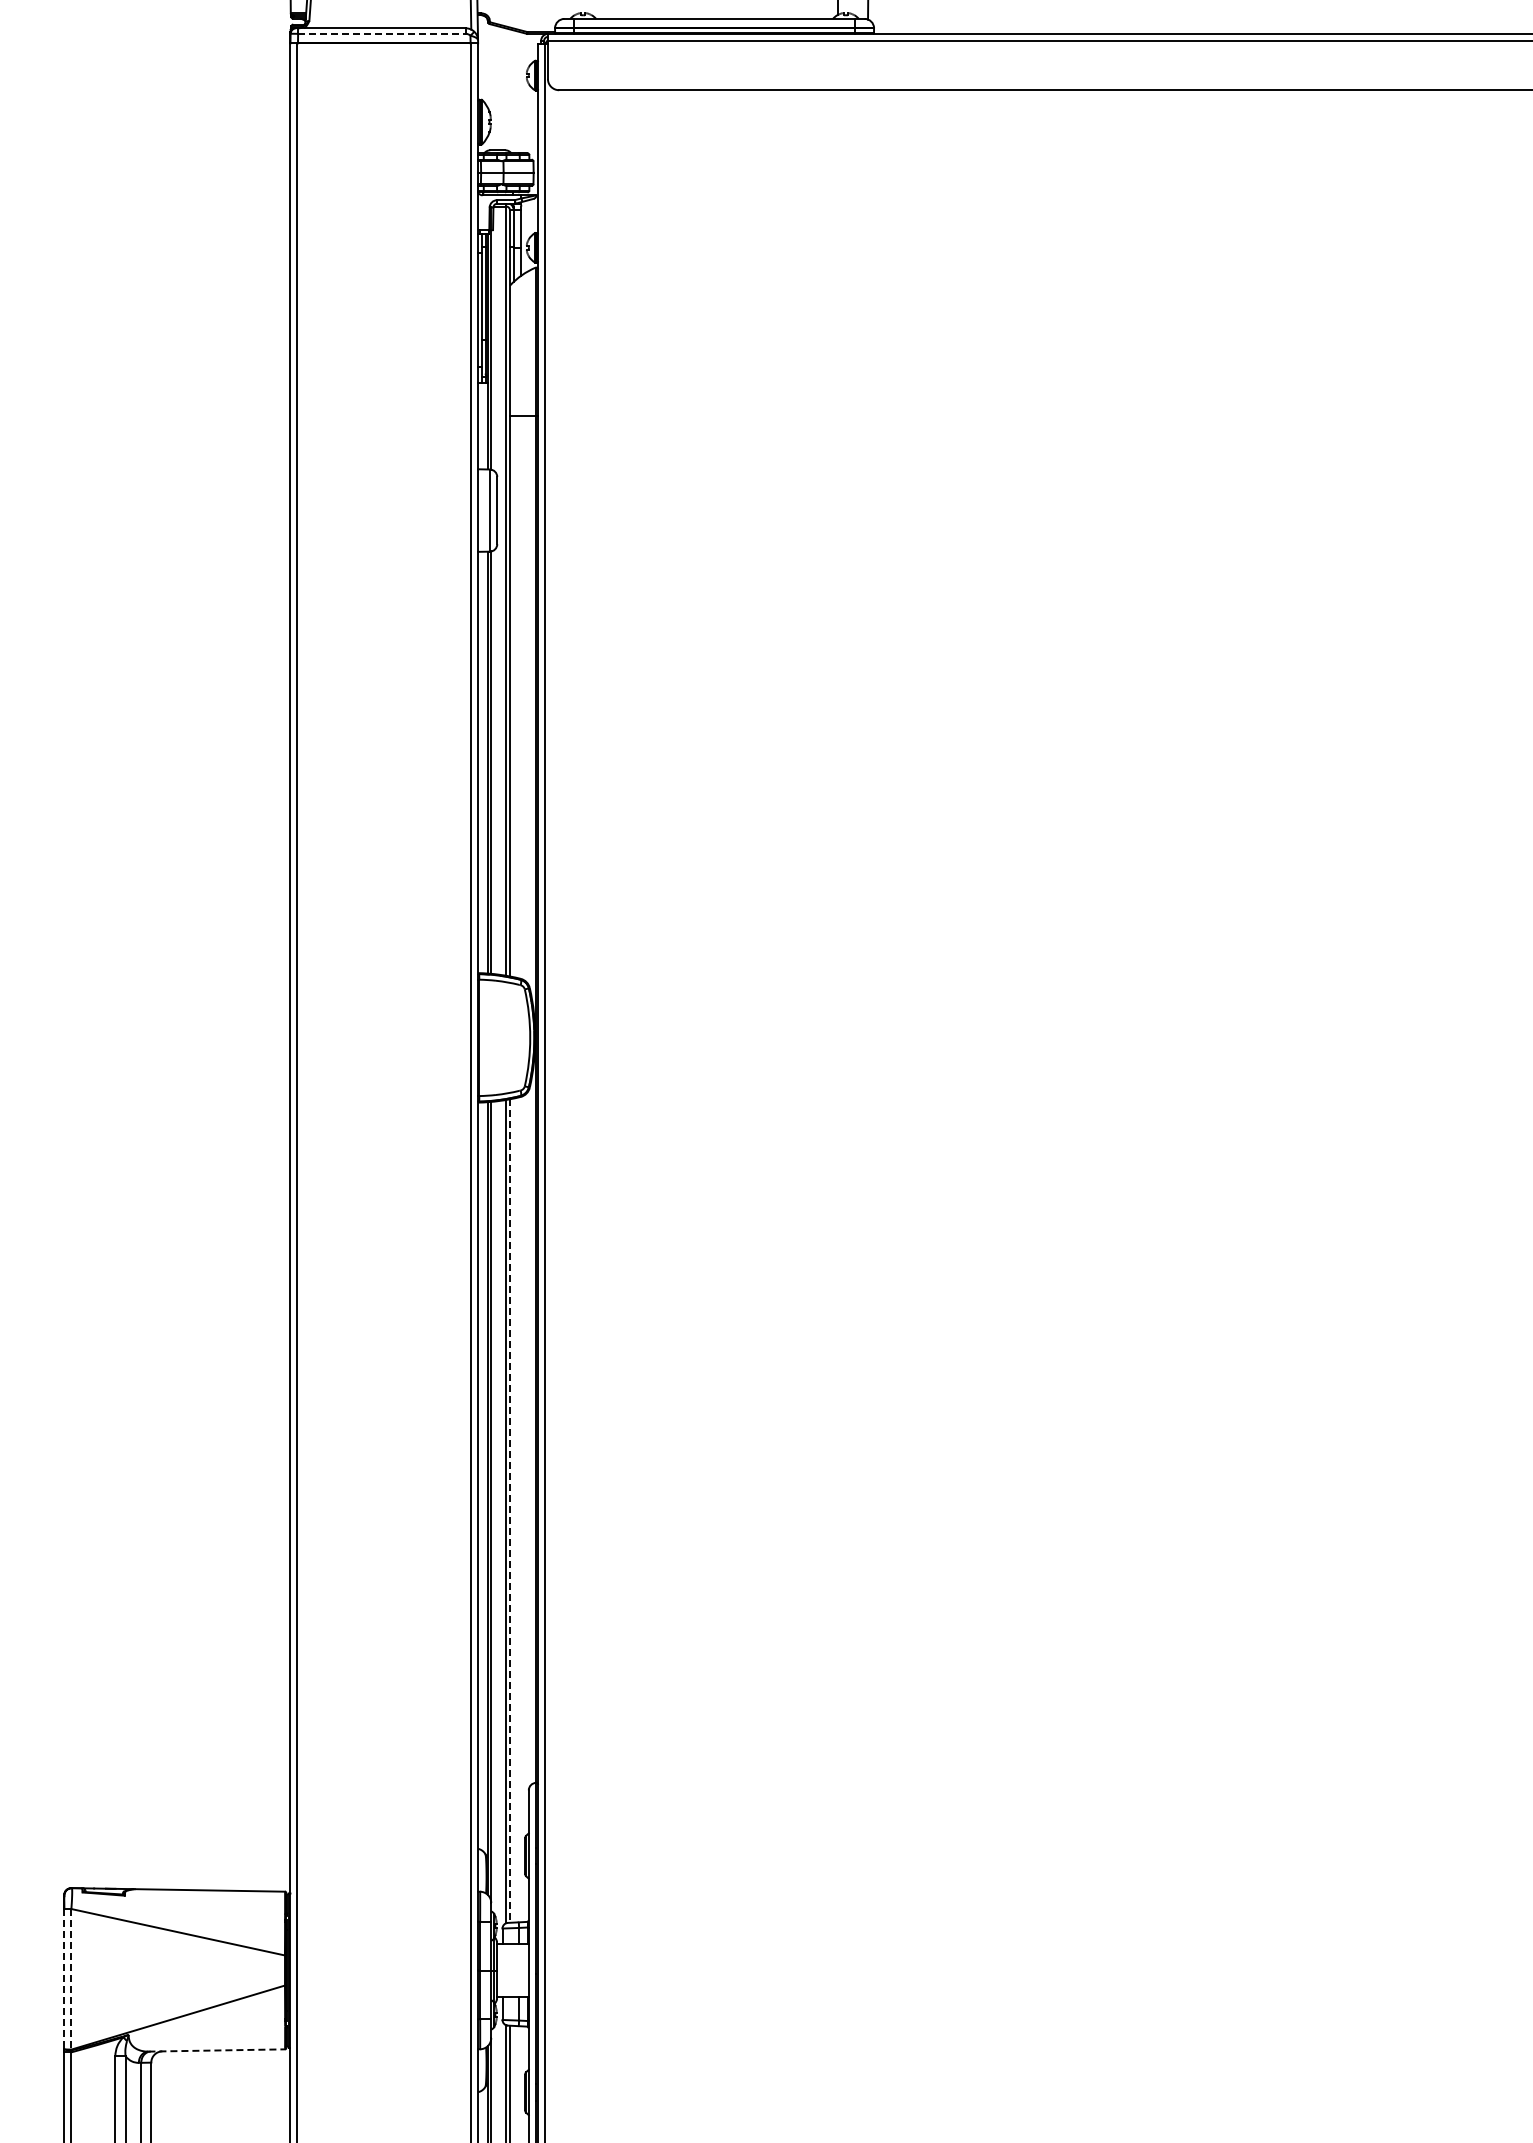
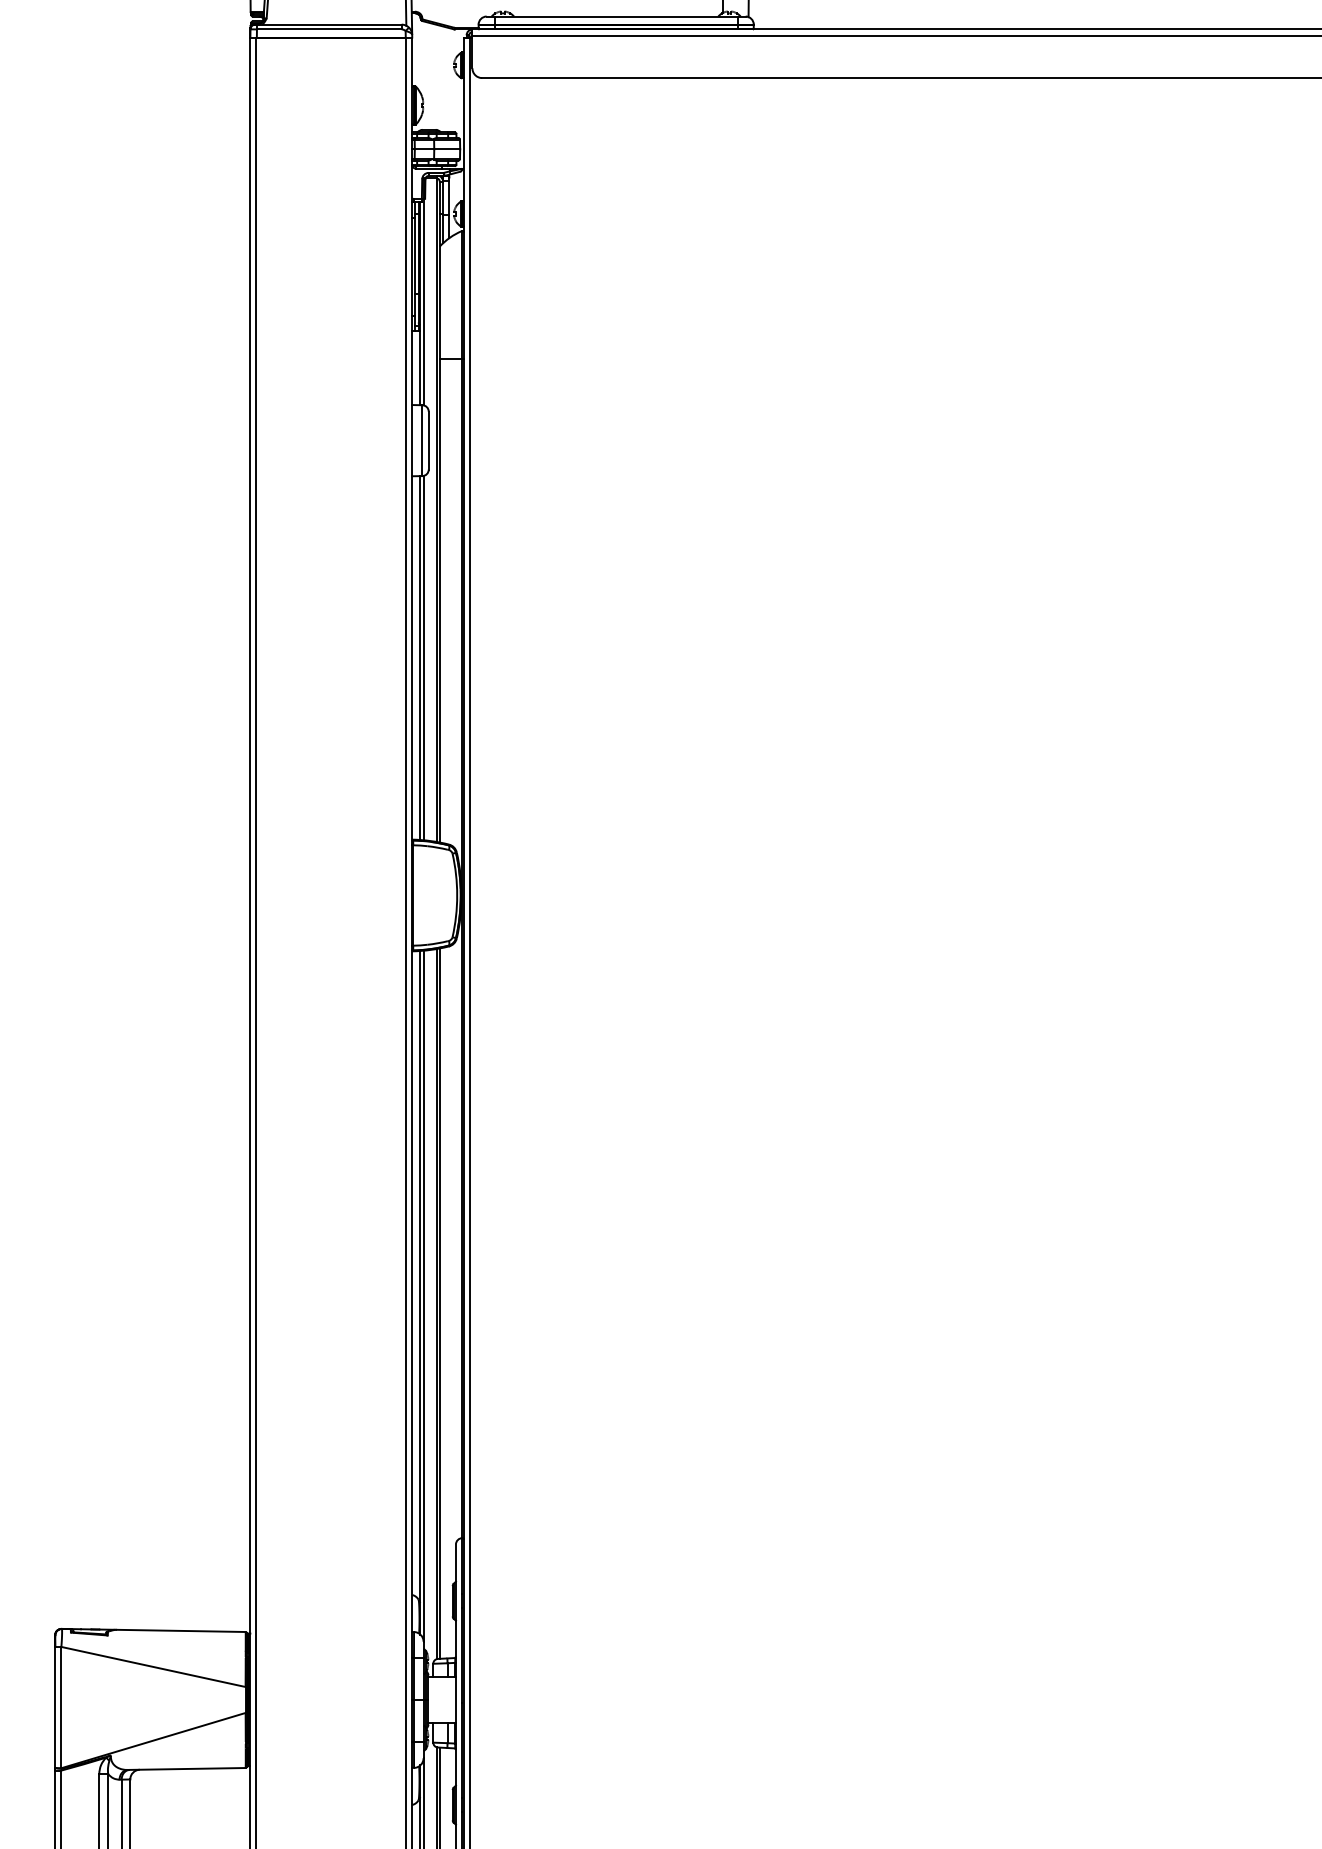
line: (381, 33) -> (328, 29), dashed -> solid
line: (510, 1511) -> (440, 1304), dashed -> solid
line: (64, 1979) -> (55, 1707), dashed -> solid
line: (71, 1979) -> (61, 1707), dashed -> solid
line: (217, 2050) -> (187, 1768), dashed -> solid

